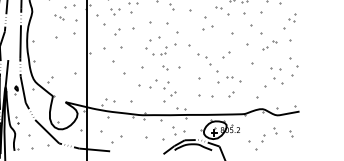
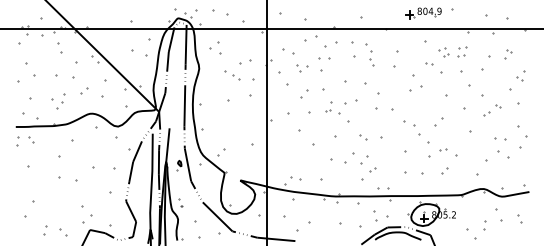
part: (59, 17) -> (232, 75), size x1.4
part: (163, 50) -> (328, 106), moved
part: (274, 130) -> (498, 215), size x1.6

